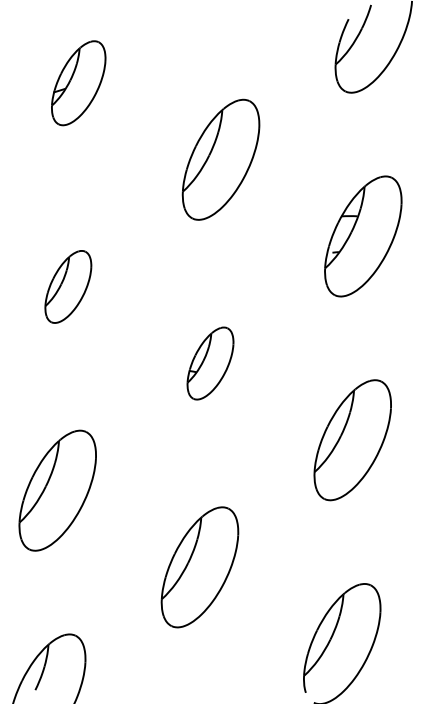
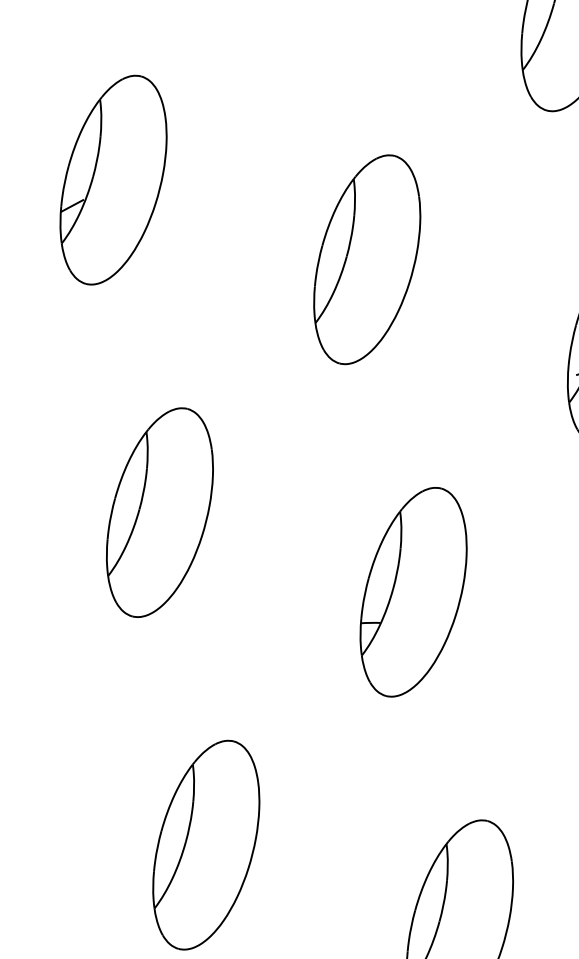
part: (78, 83) -> (113, 180), size x1.43
part: (68, 286) -> (160, 511), size x1.67
part: (210, 363) -> (413, 592), size x1.67

